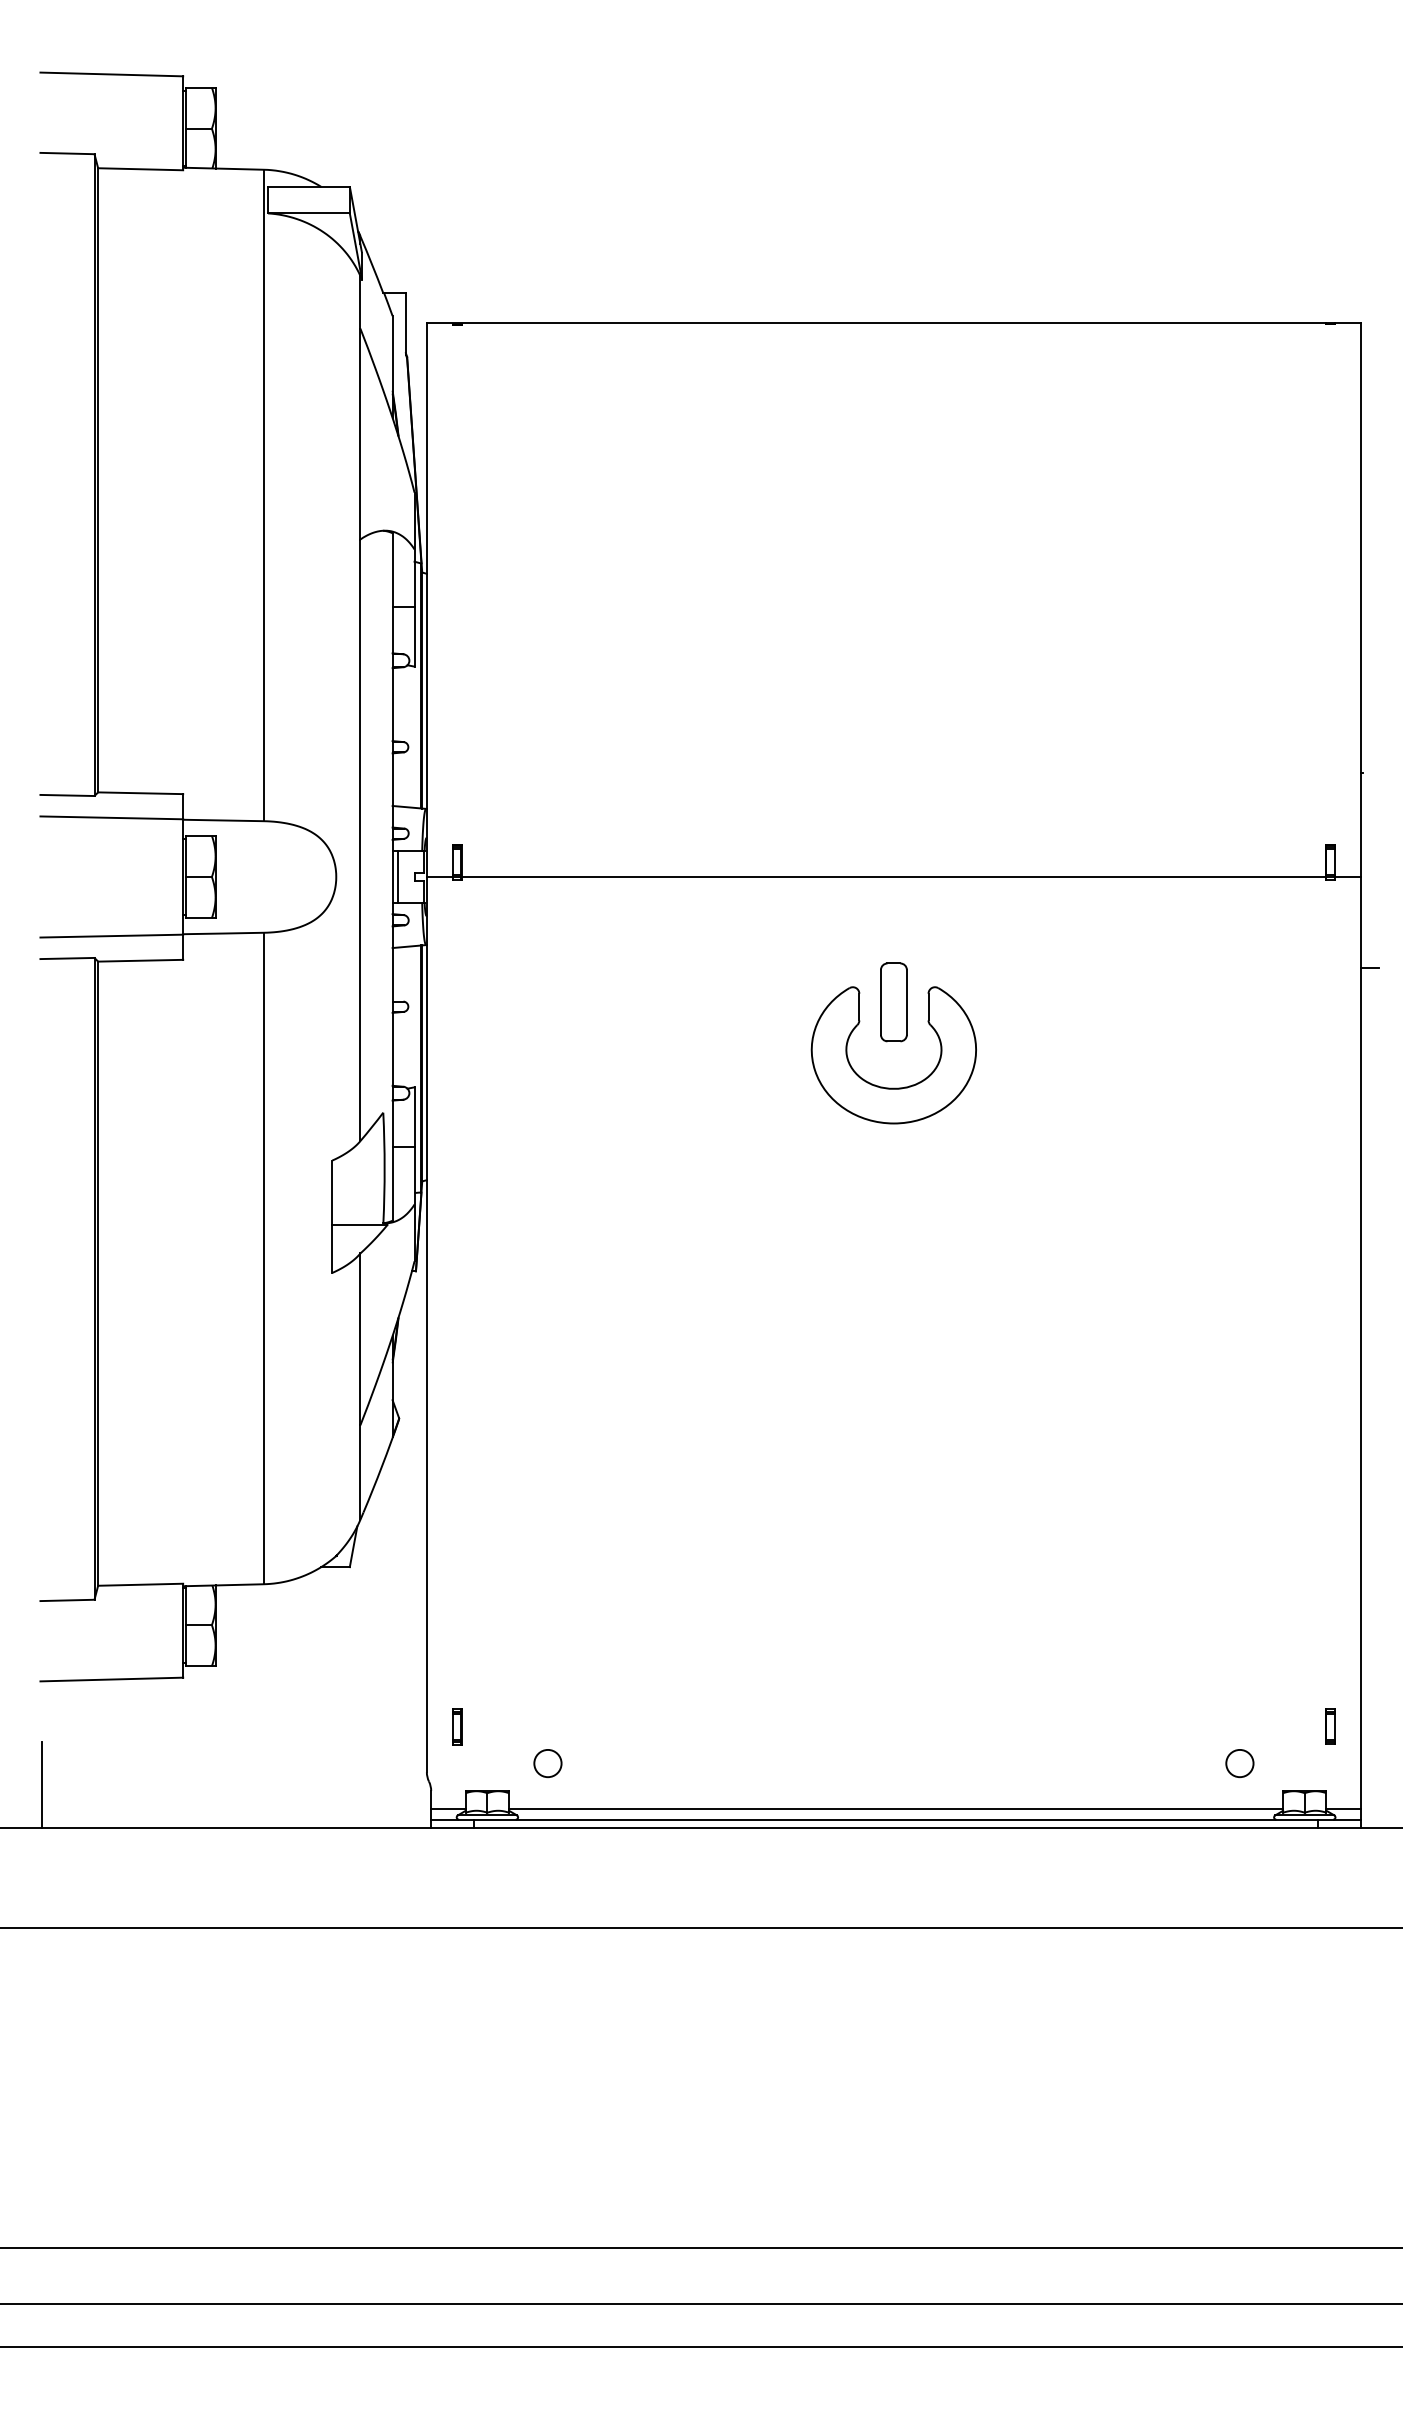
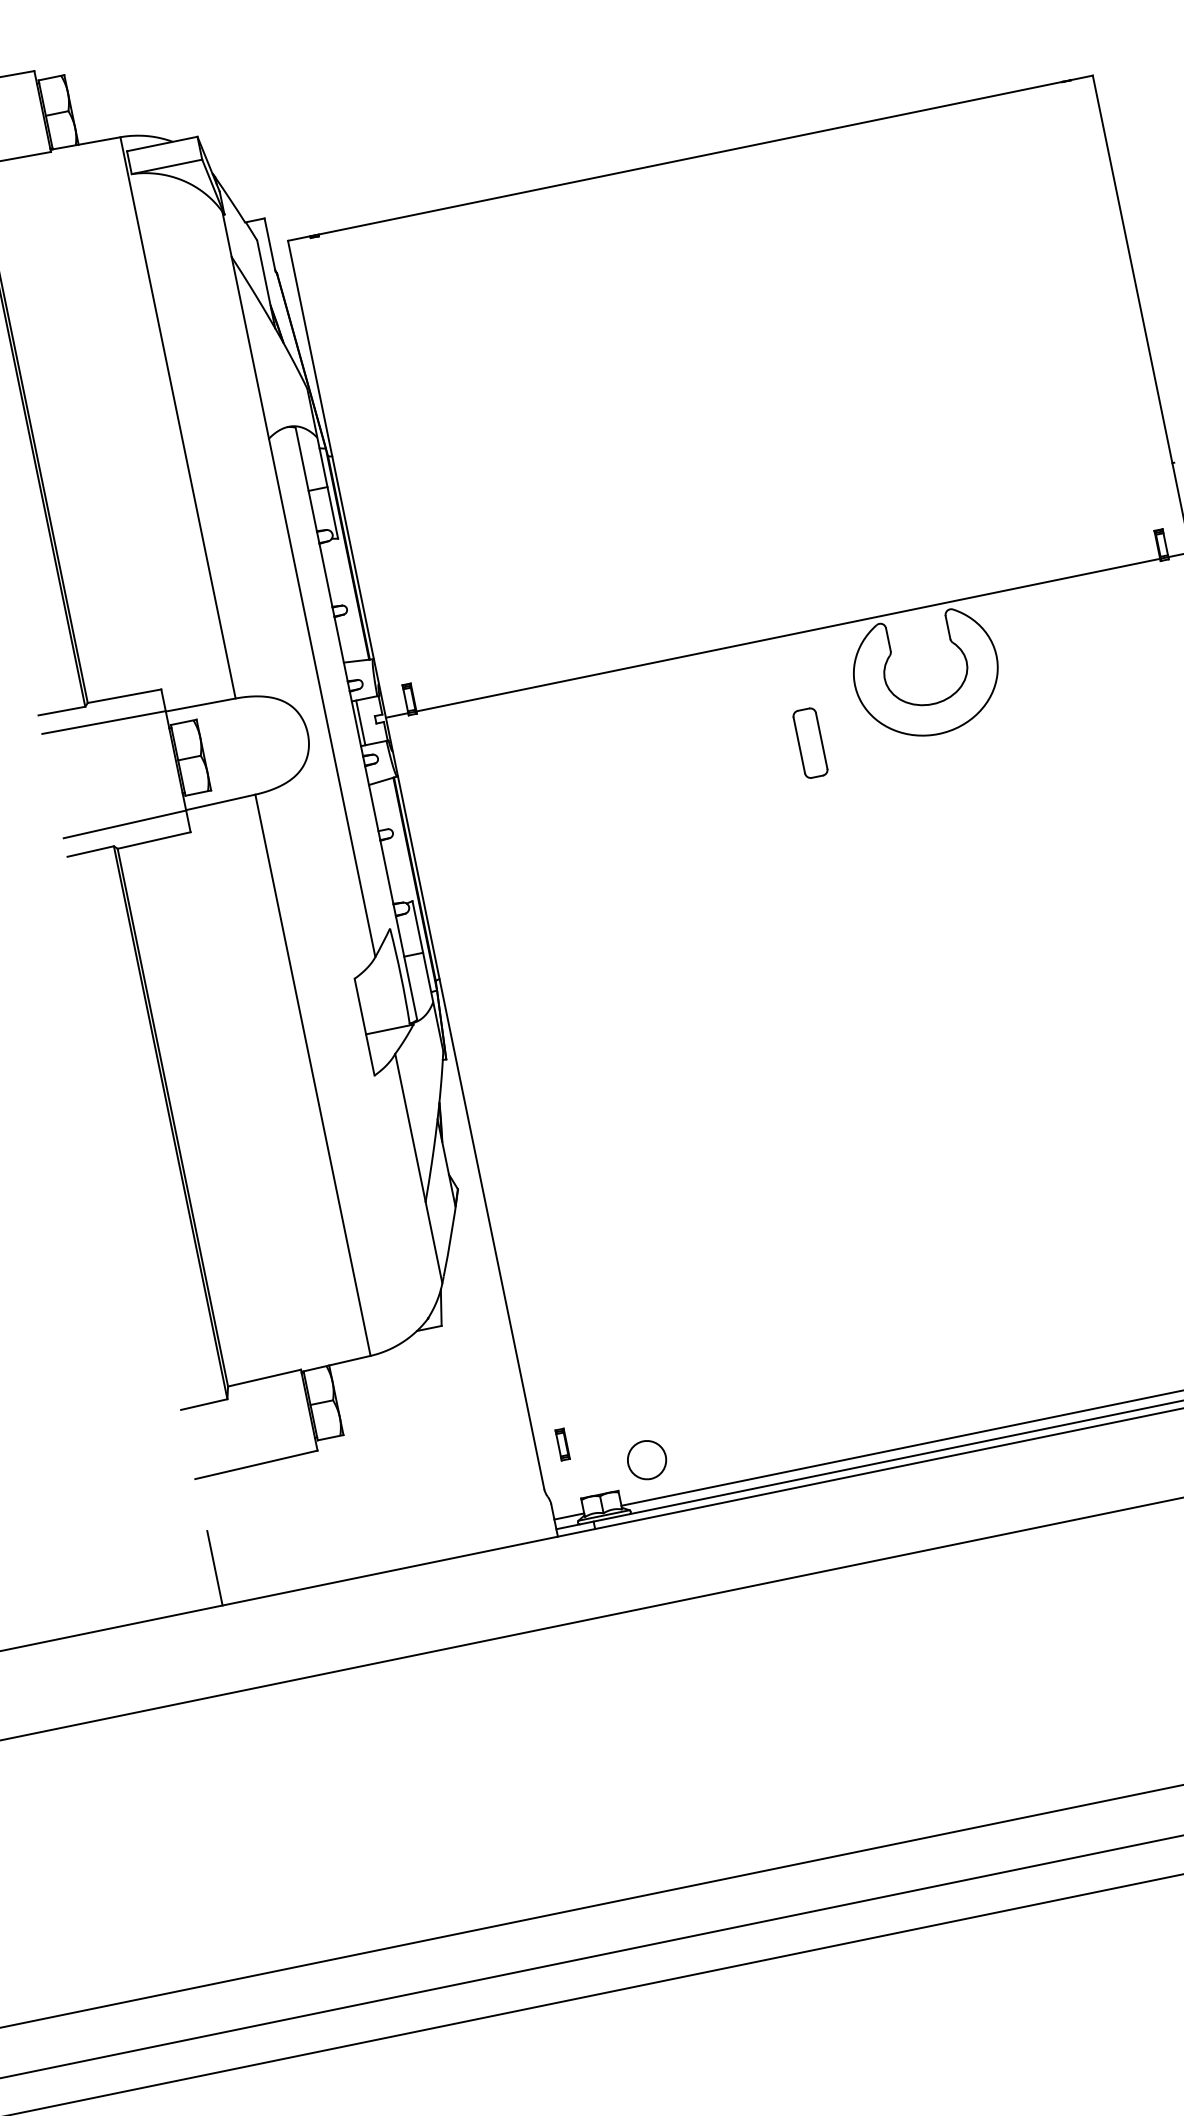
part: (893, 1087) -> (932, 703), moved
circle: (547, 1763) -> (646, 1460), size x1.6

